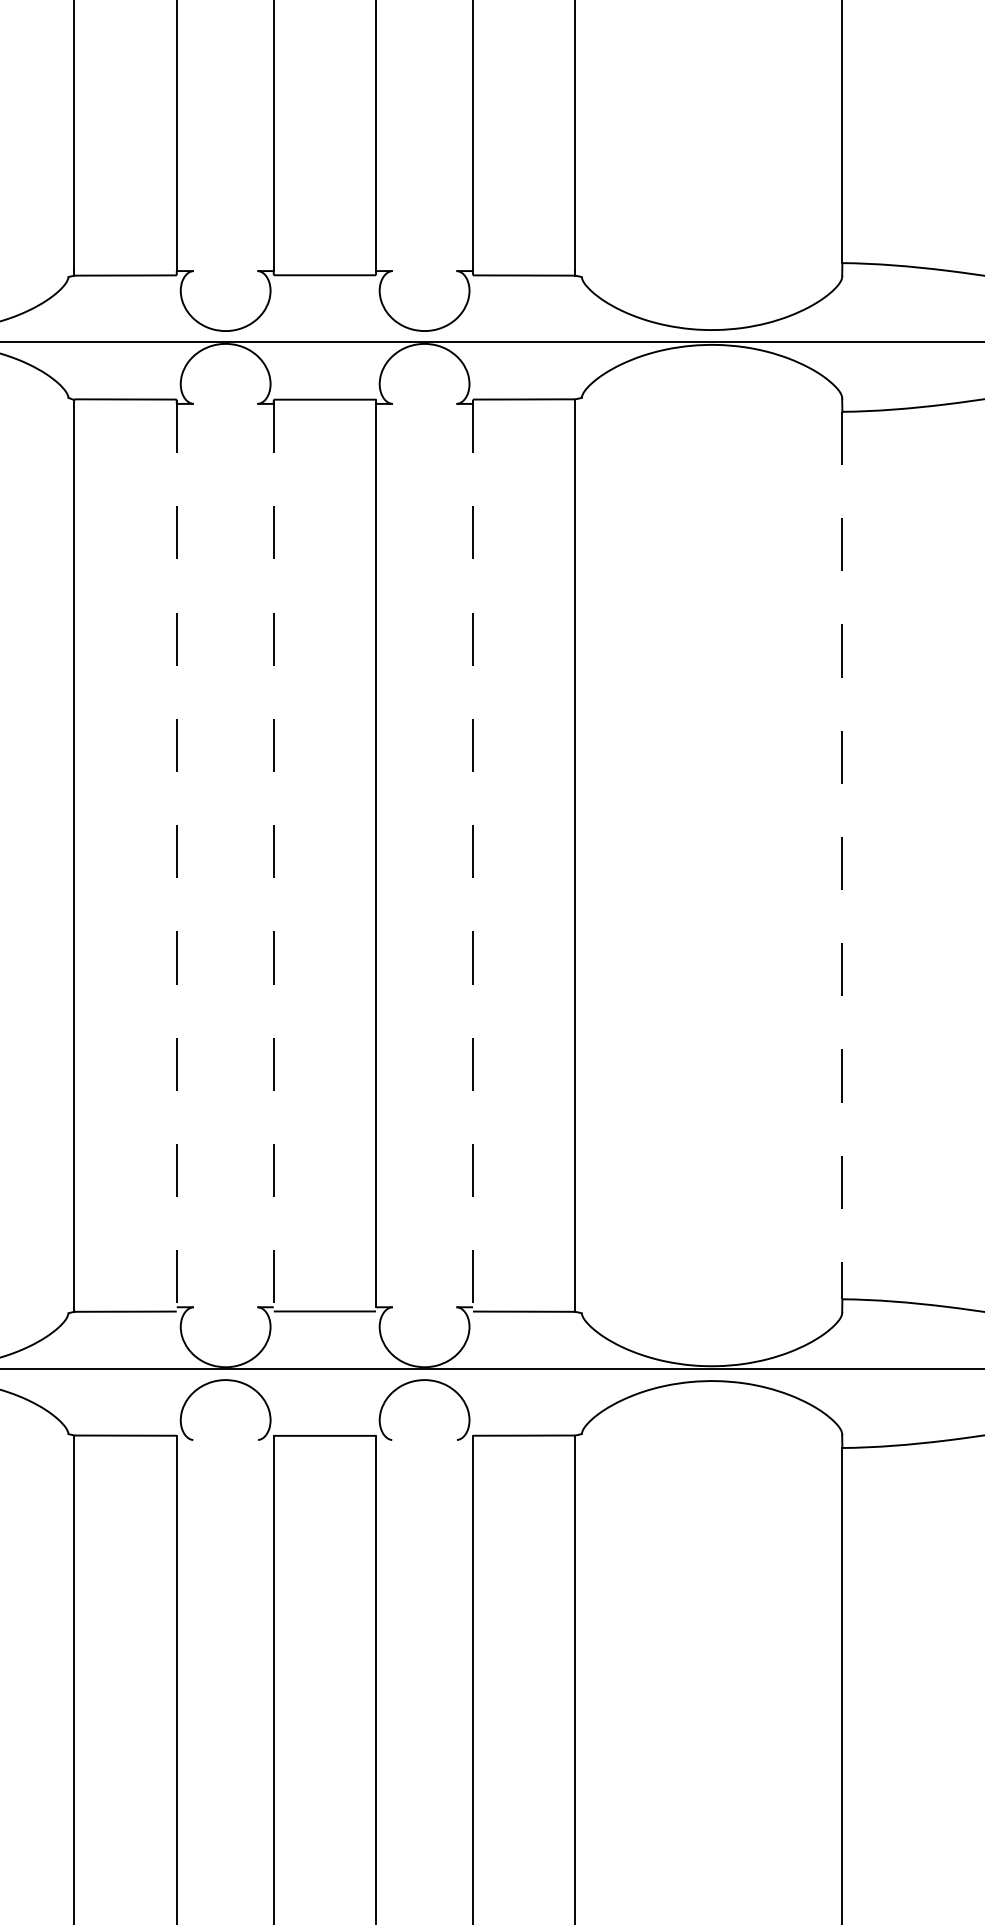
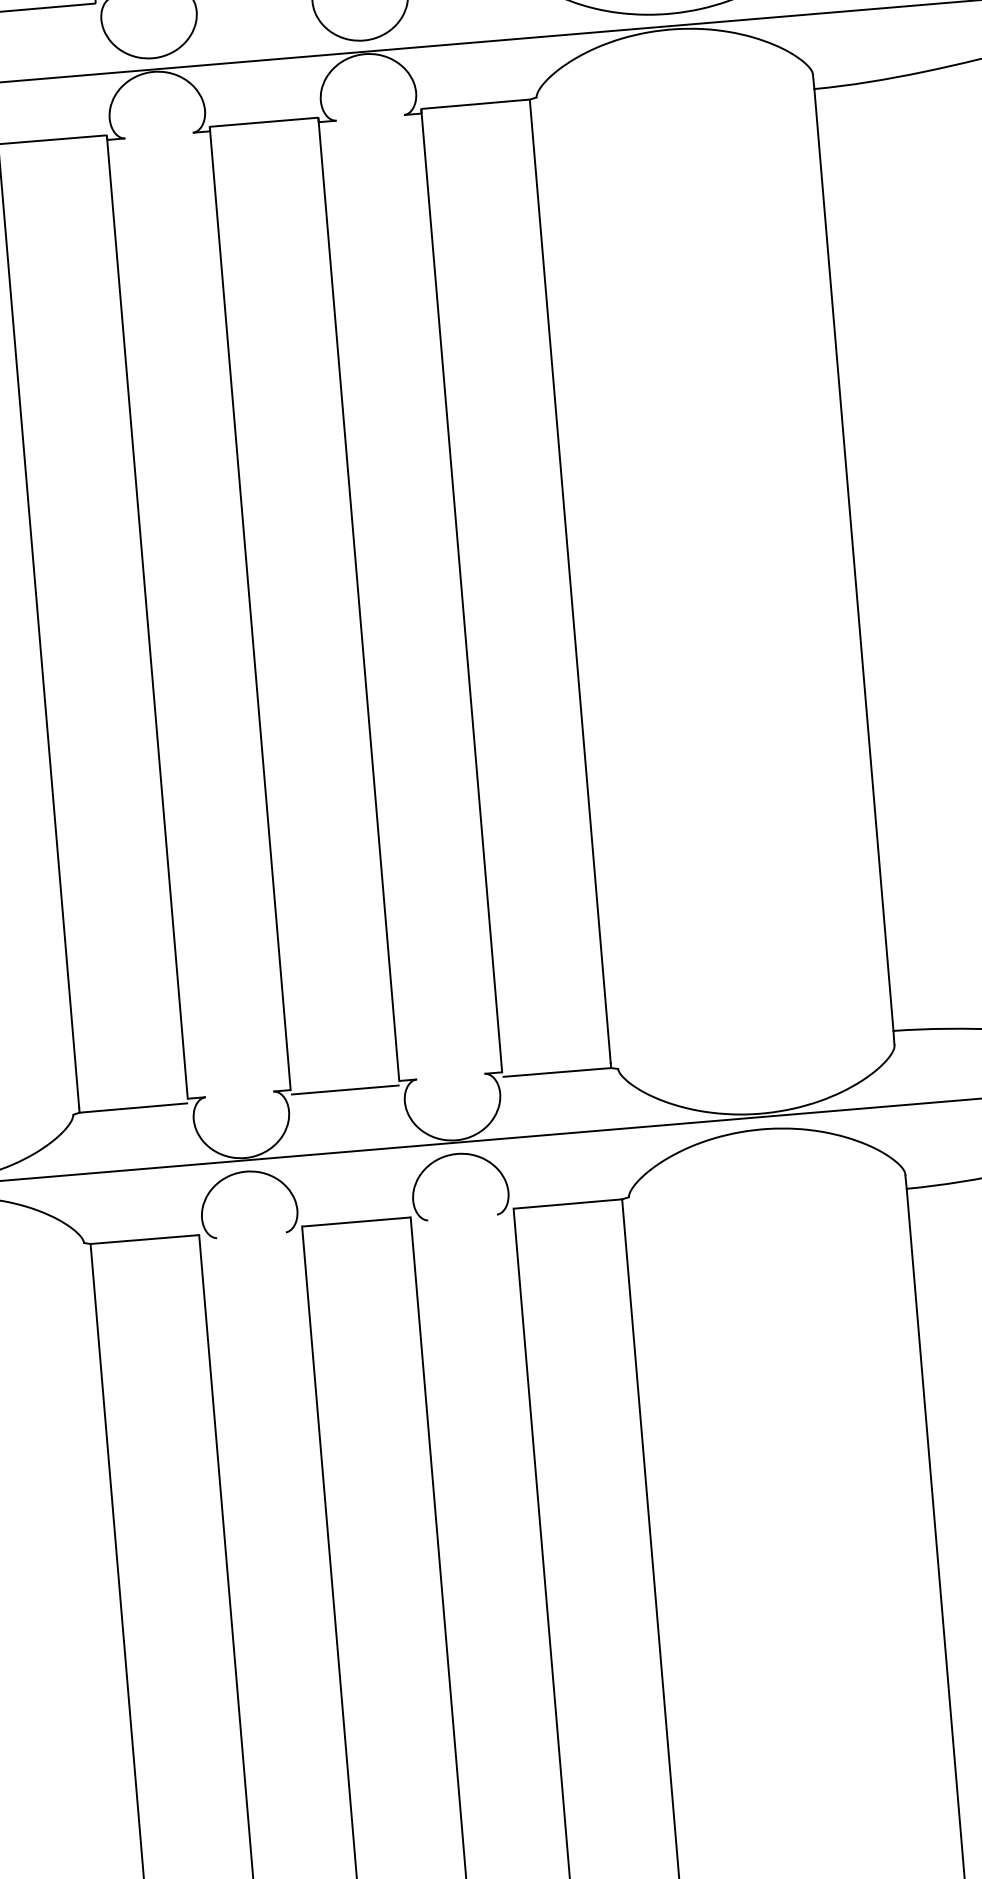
line: (176, 853) -> (147, 617), dashed -> solid
line: (273, 853) -> (249, 608), dashed -> solid
line: (473, 853) -> (462, 590), dashed -> solid
line: (842, 855) -> (854, 559), dashed -> solid

